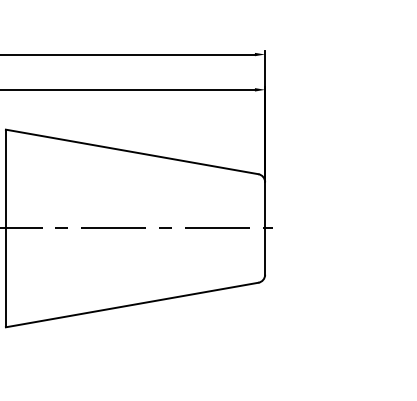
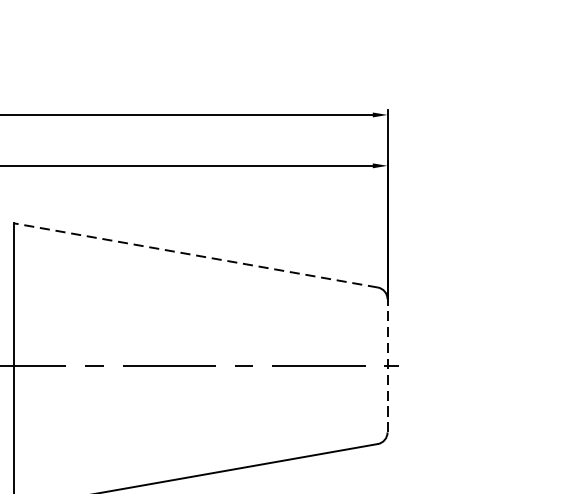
line: (131, 151) -> (194, 254), solid -> dashed
line: (265, 227) -> (388, 364), solid -> dashed

